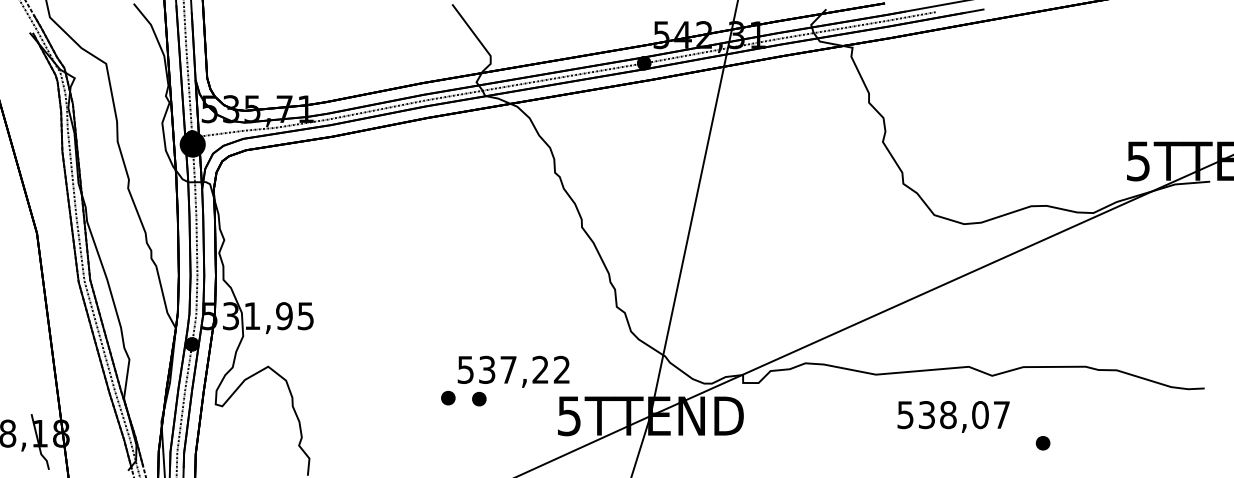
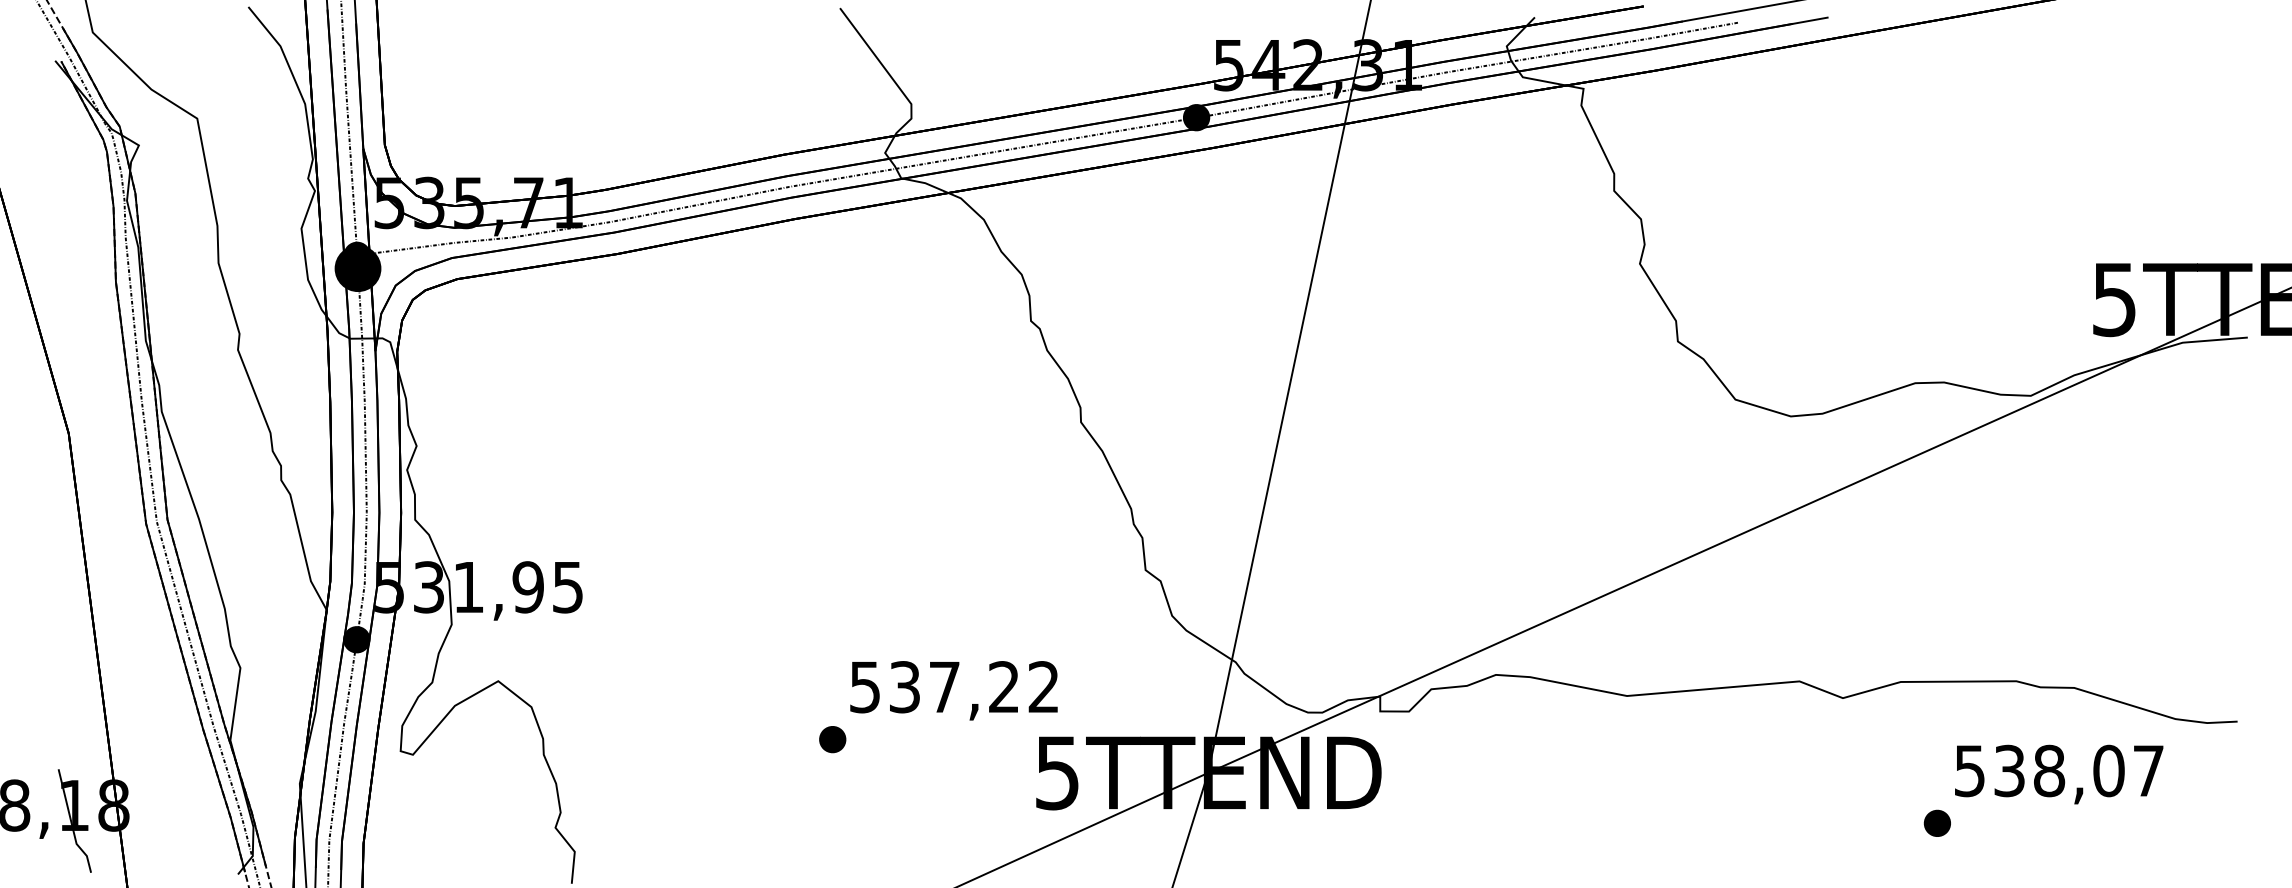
part: (479, 399) -> (890, 742), removed
text: (953, 416) -> (2058, 773), moved

